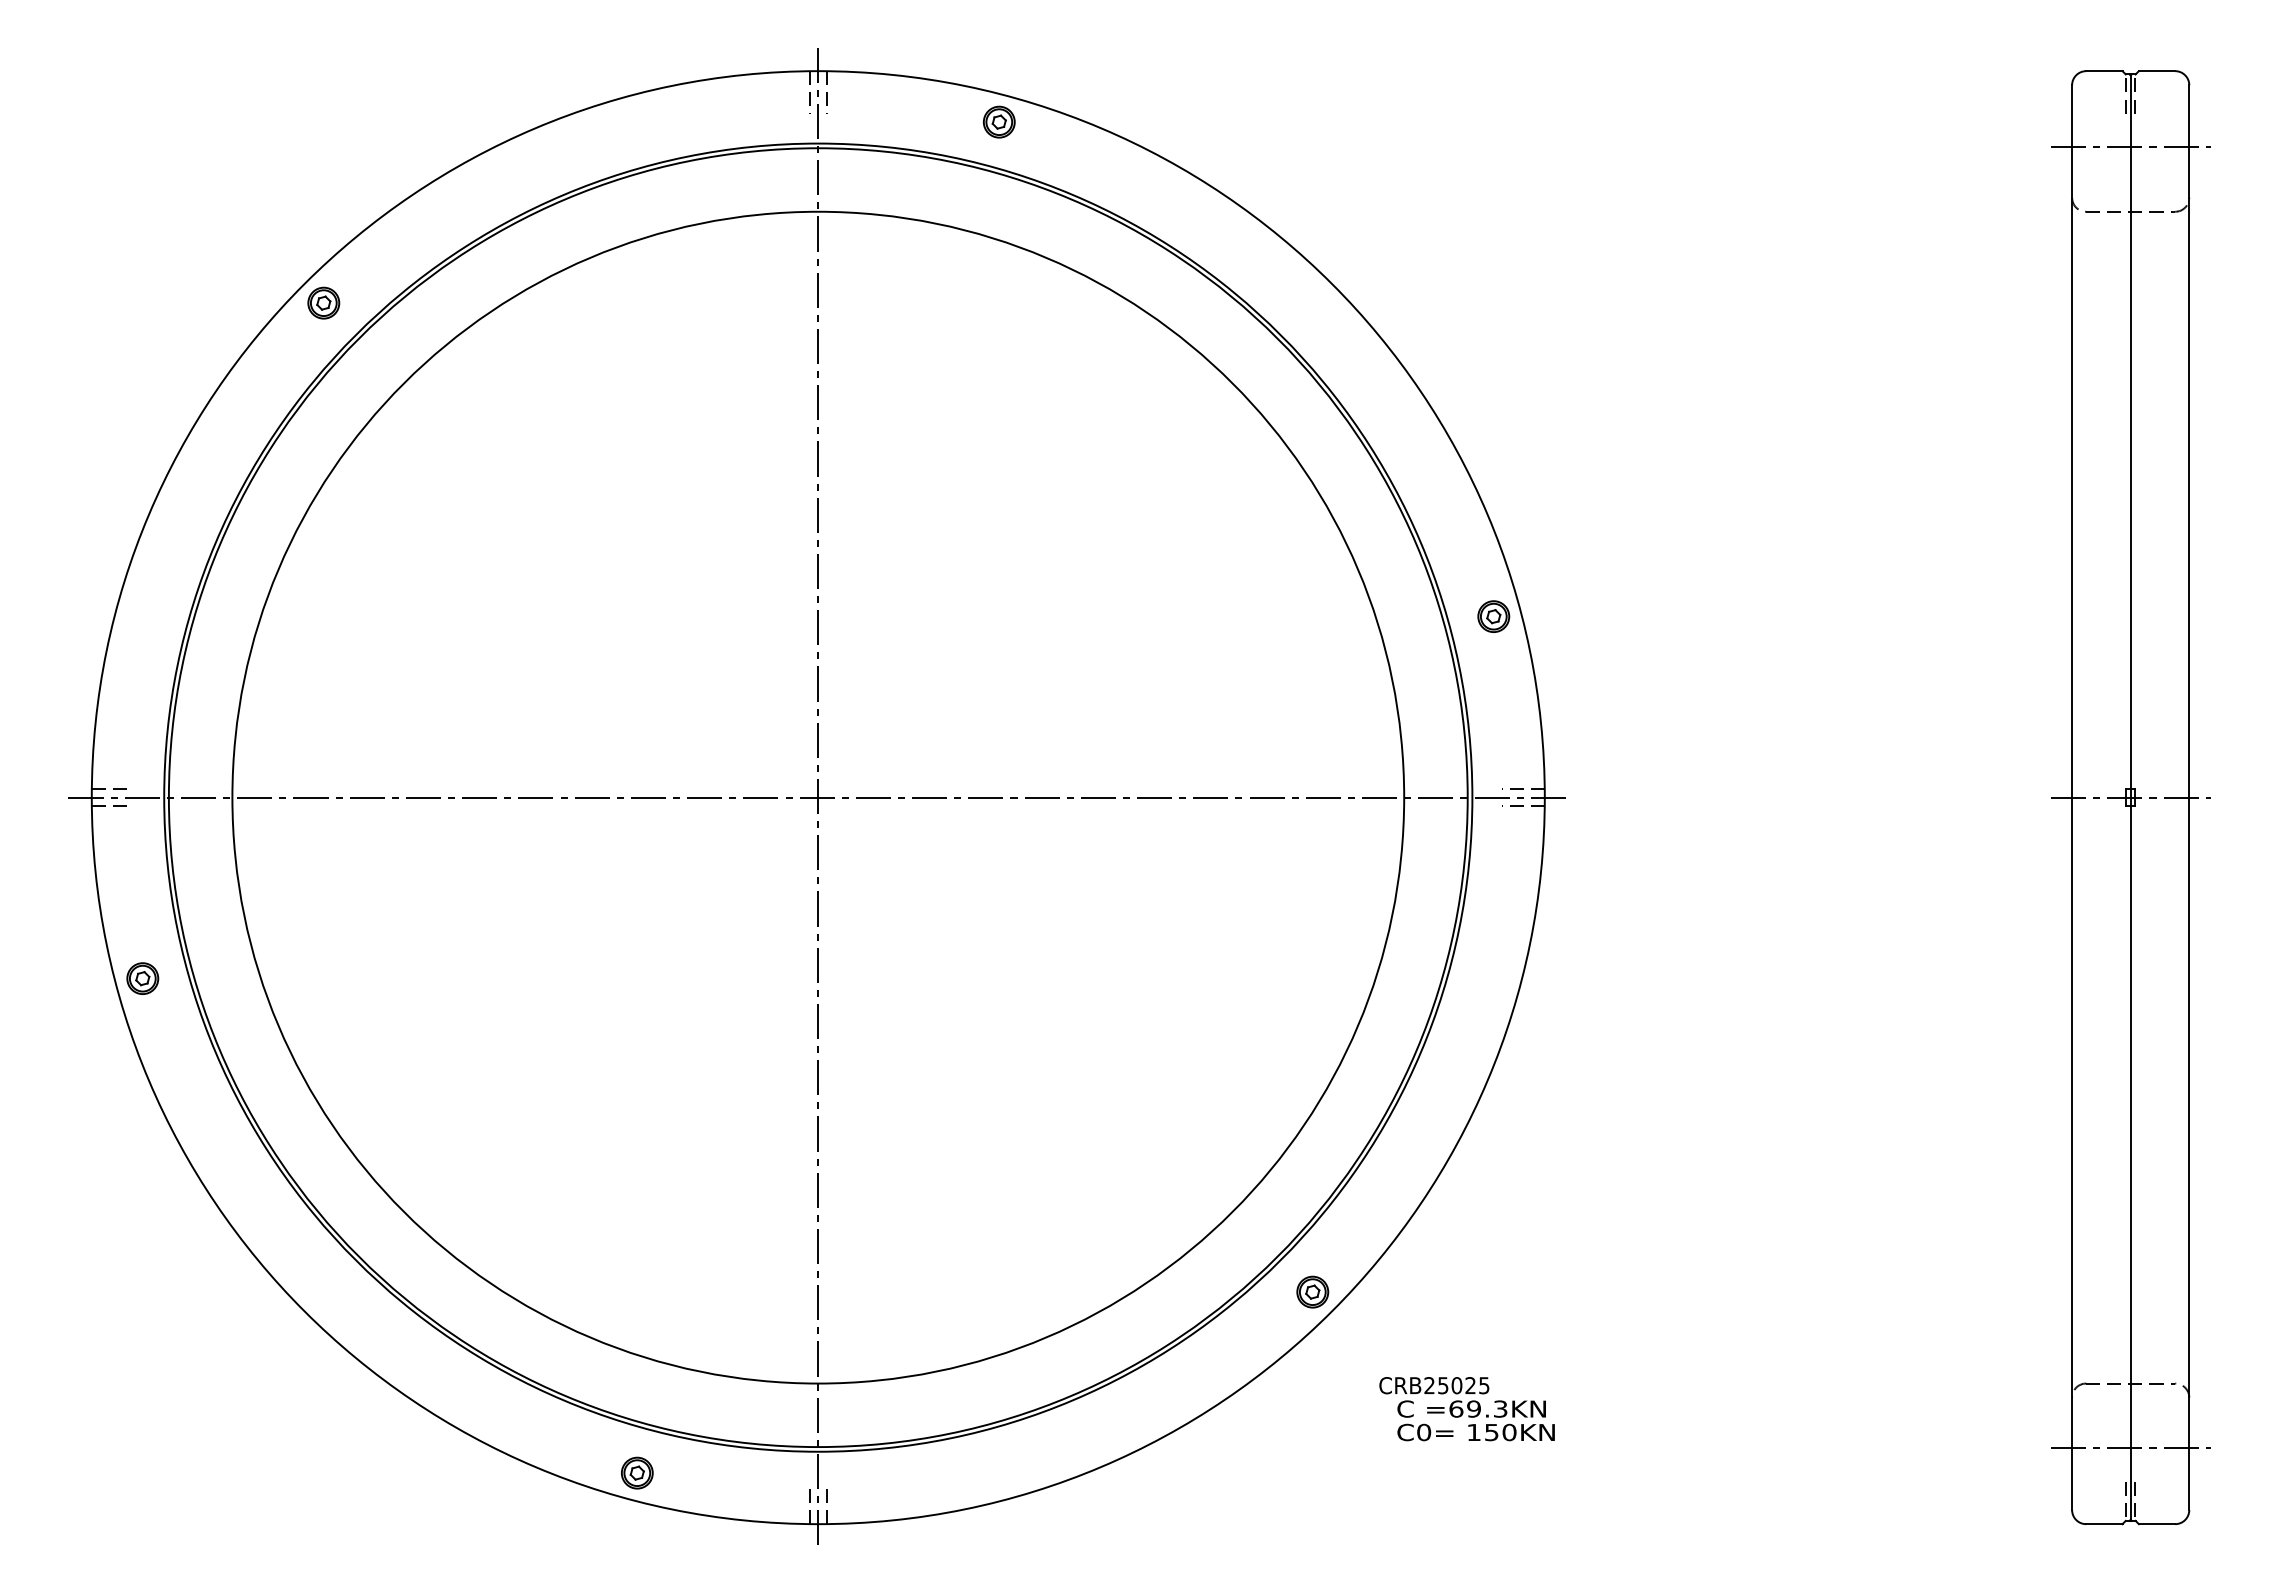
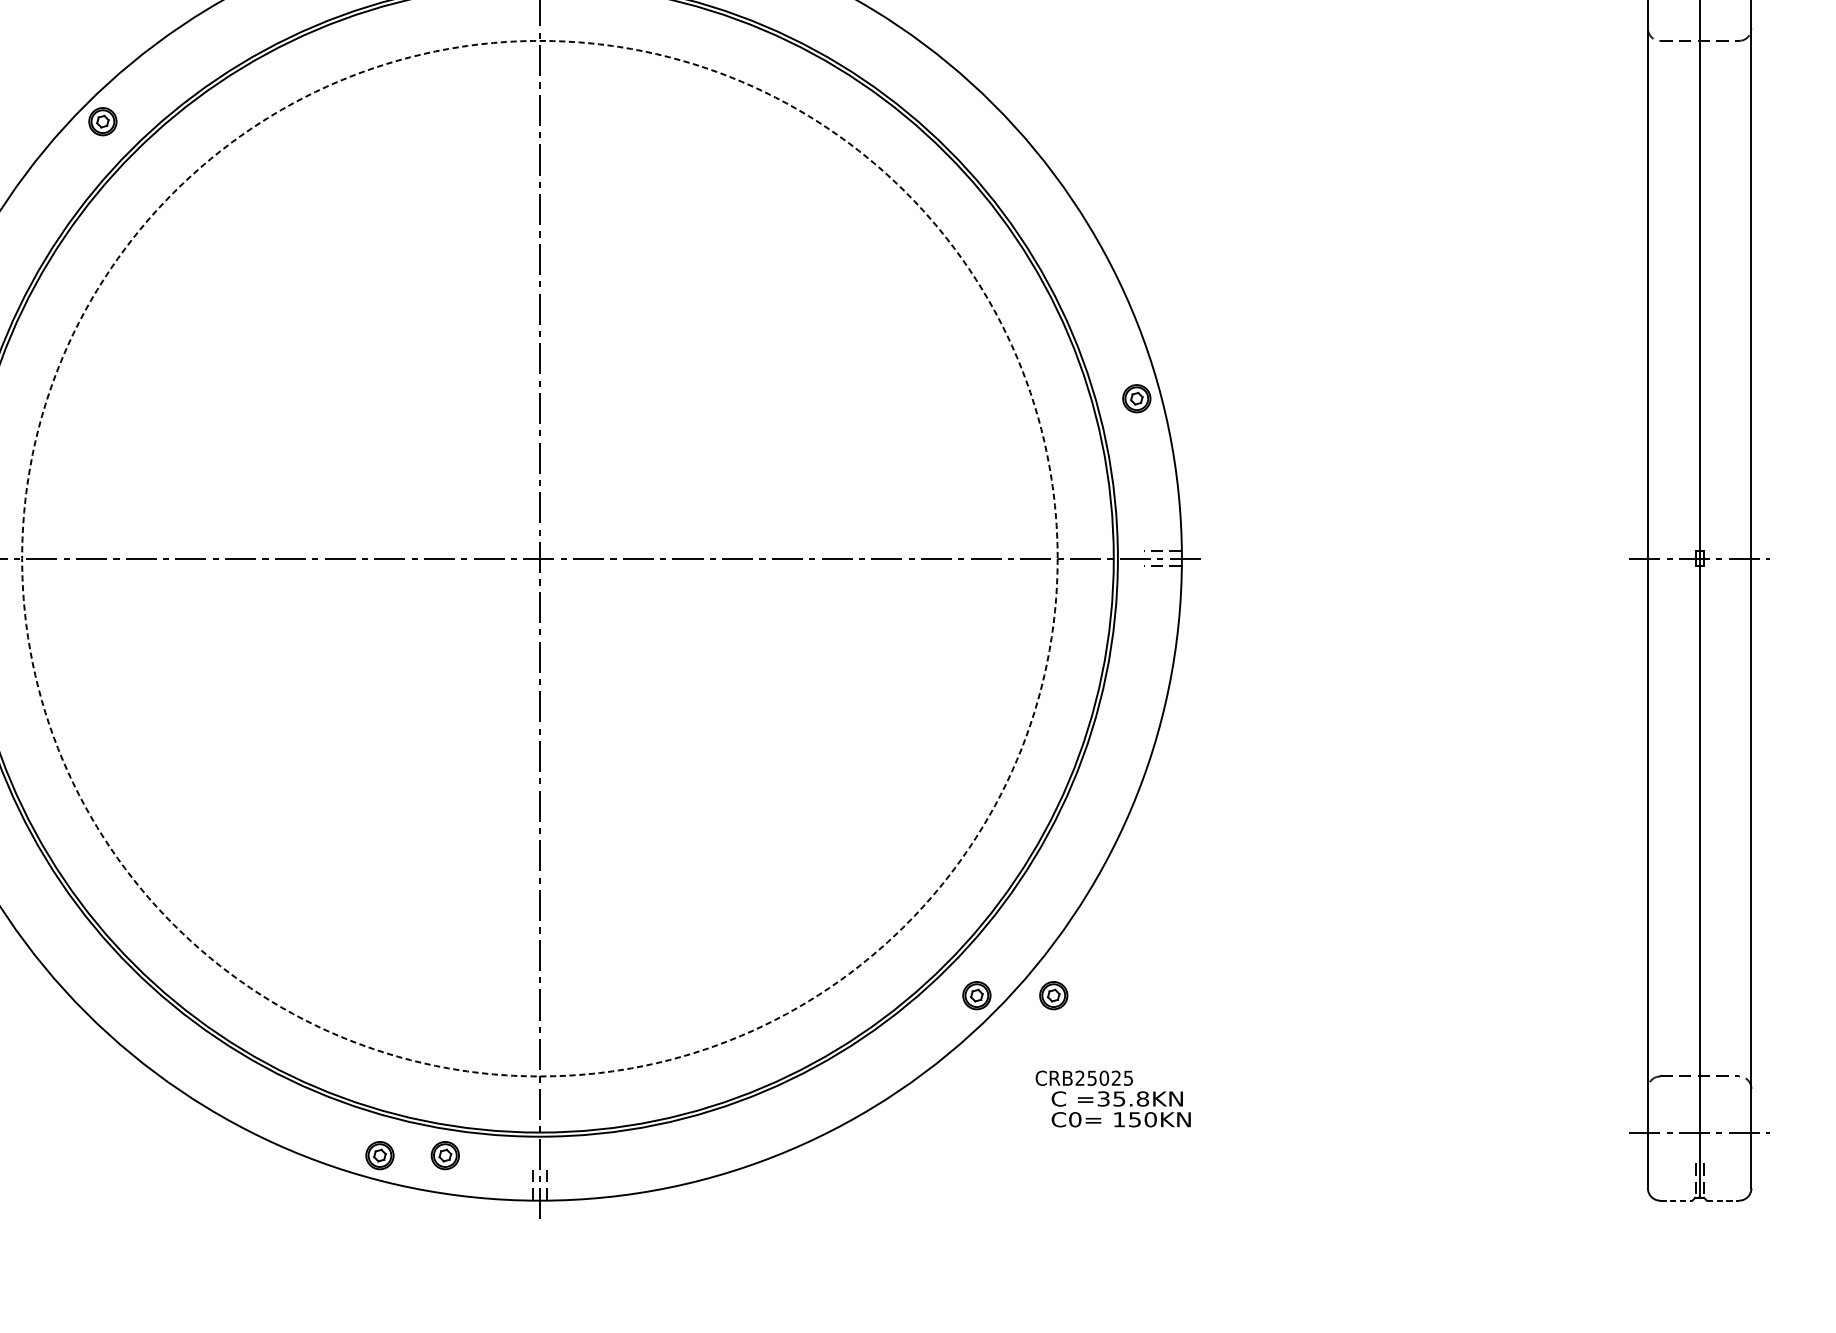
circle: (818, 797) -> (540, 558), solid -> dashed
part: (1399, 1291) -> (1053, 995), added
text: (1478, 1408) -> (1123, 1098), =69.3KN -> =35.8KN
part: (711, 1472) -> (445, 1155), added
line: (2104, 1524) -> (1676, 1200), solid -> dashed
line: (2157, 1524) -> (1723, 1200), solid -> dashed

